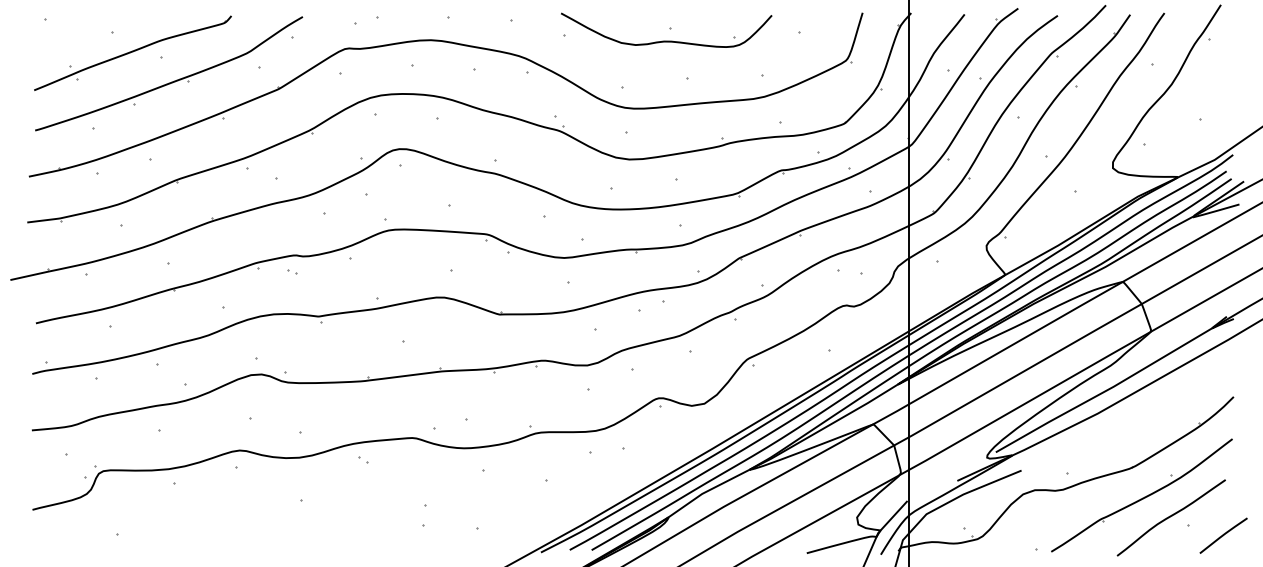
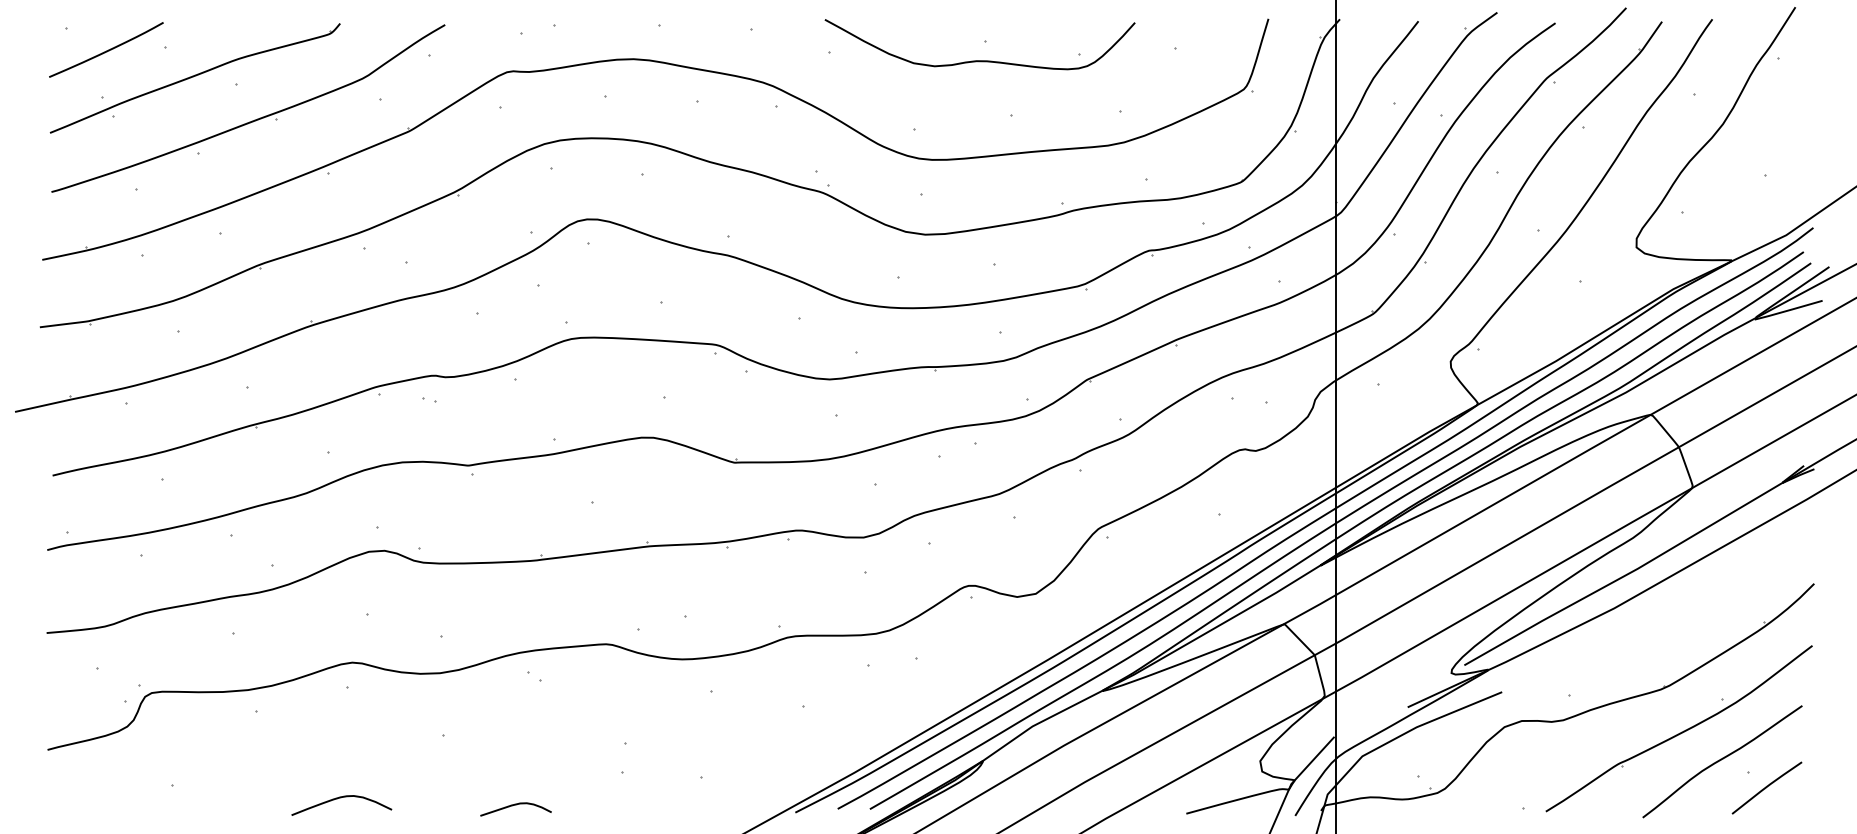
curve: (73, 33) -> (107, 49), added
line: (1223, 535) -> (1766, 787), moved
curve: (231, 543) -> (340, 799), added
curve: (349, 548) -> (513, 806), added

